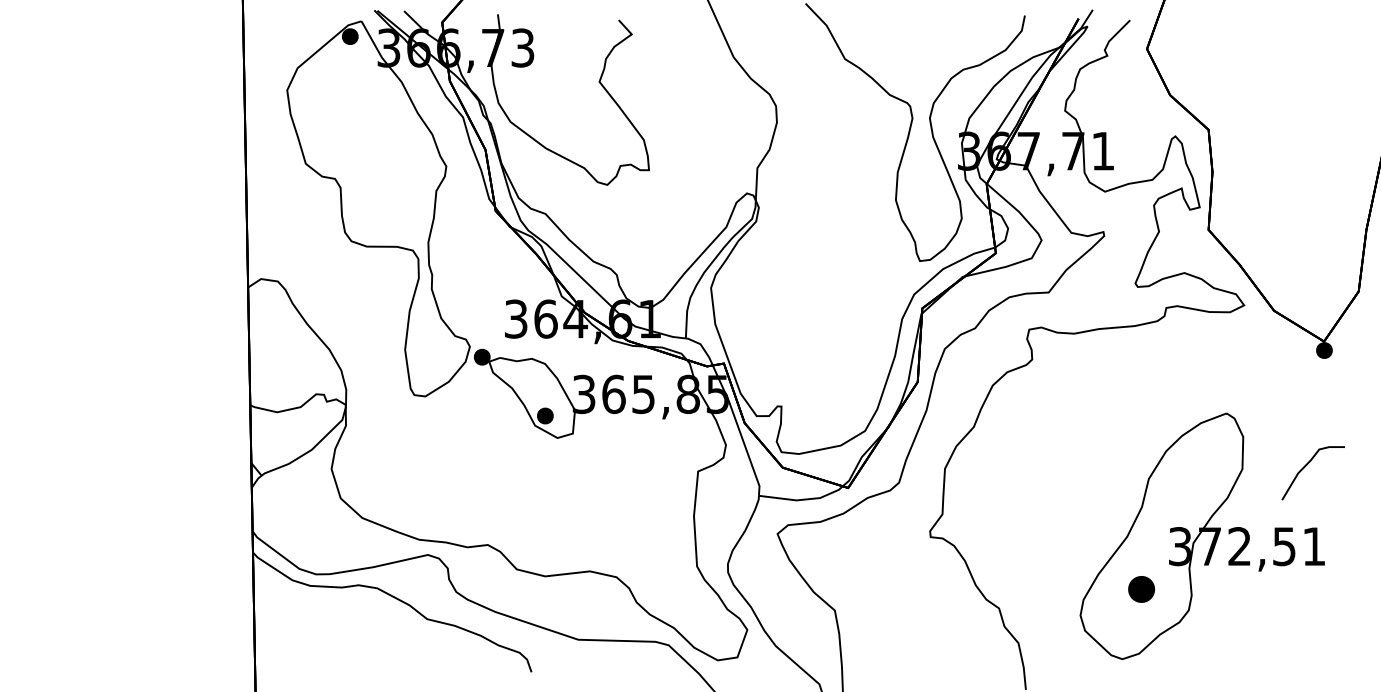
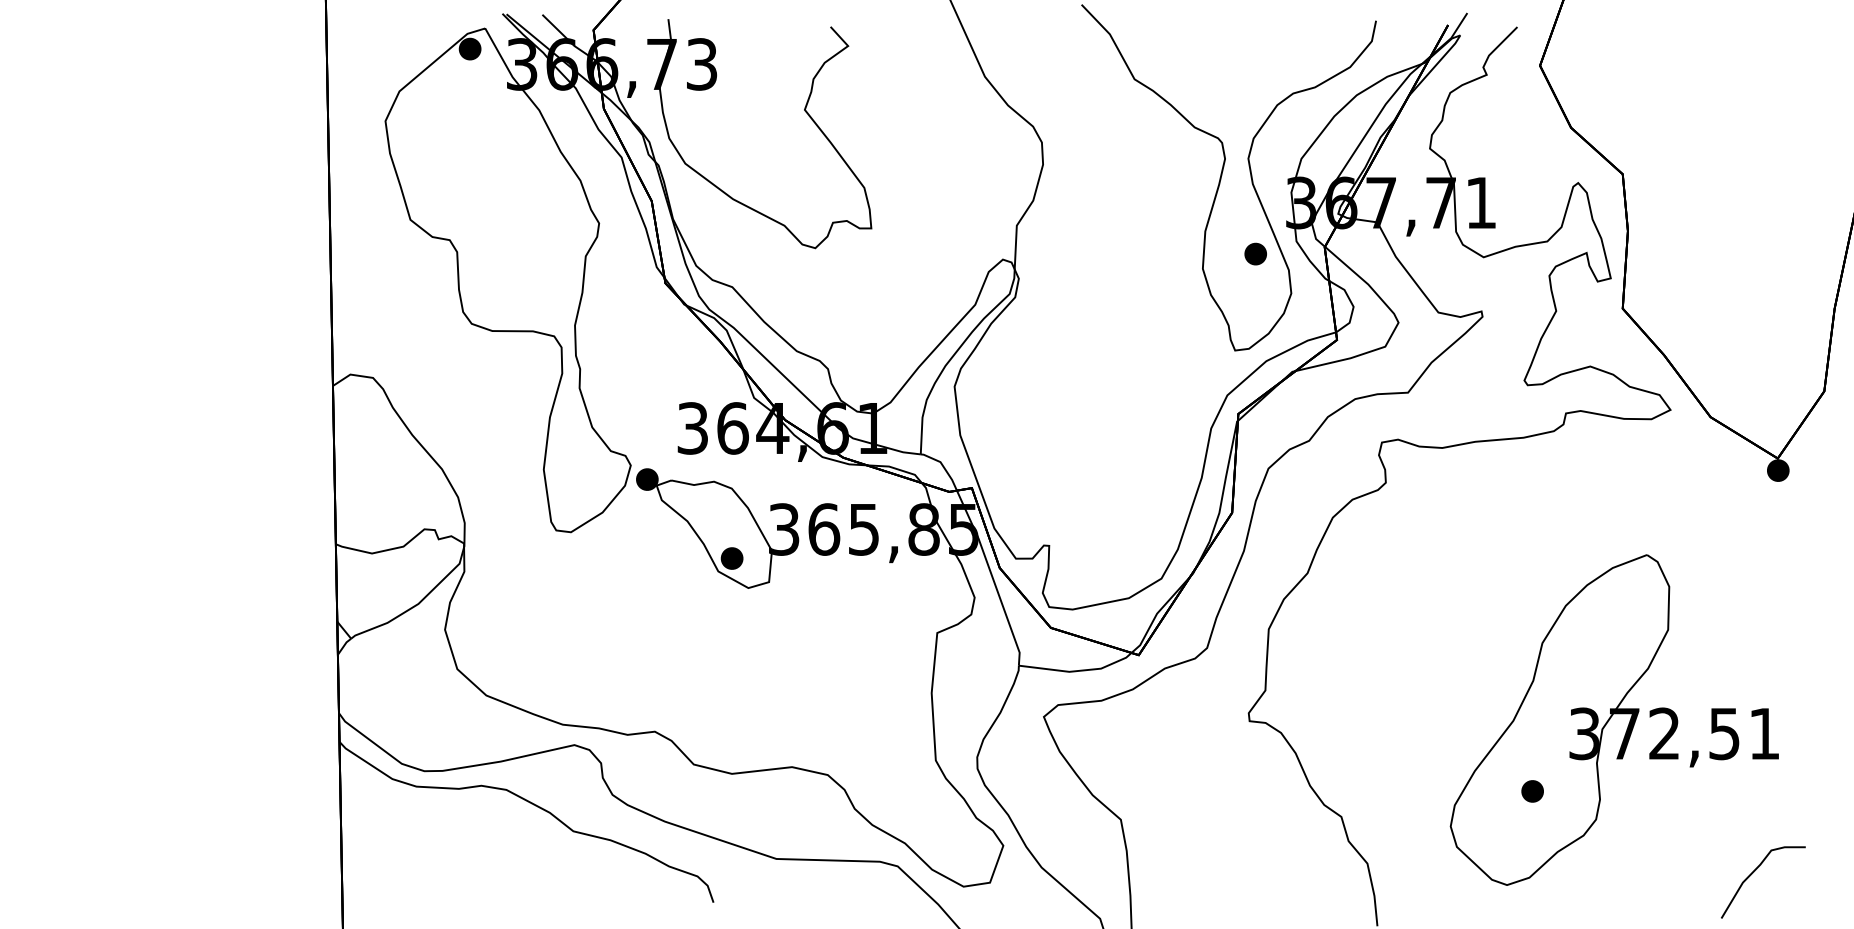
part: (935, 188) -> (1255, 253), added
curve: (1306, 465) -> (1754, 872), moved
part: (1141, 589) -> (1532, 791), size x0.62

